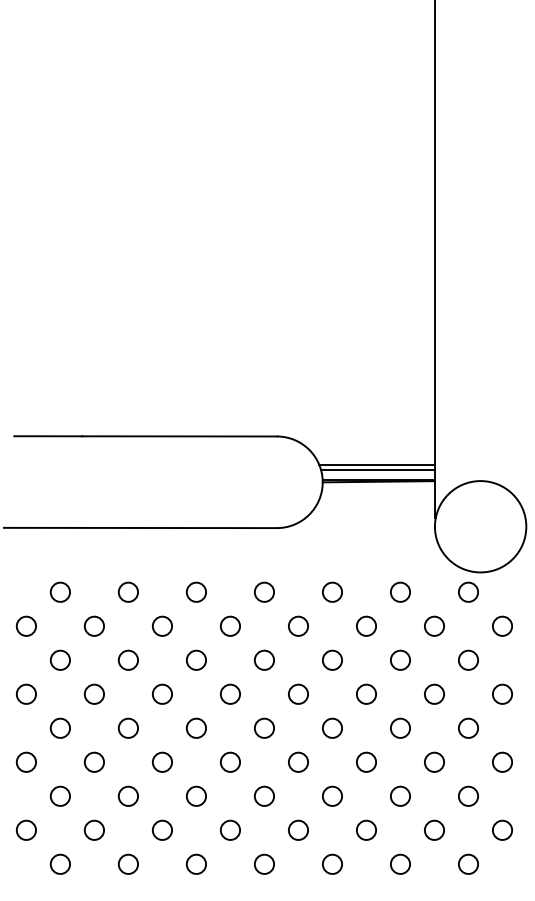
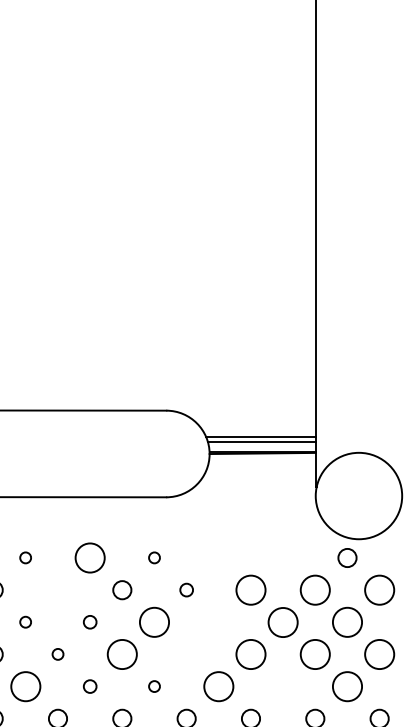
circle: (127, 591) -> (24, 557), size x0.6
circle: (196, 591) -> (90, 557), size x1.6
circle: (264, 591) -> (154, 557), size x0.6
circle: (332, 591) -> (218, 557), removed
circle: (400, 591) -> (283, 557), removed
circle: (162, 625) -> (58, 589), removed
circle: (298, 625) -> (186, 589), size x0.7
circle: (366, 625) -> (251, 589), size x1.6
circle: (434, 625) -> (315, 589), size x1.6
circle: (502, 625) -> (379, 589), size x1.6
circle: (127, 659) -> (24, 621), size x0.6
circle: (196, 659) -> (90, 621), size x0.7
circle: (264, 659) -> (154, 621), size x1.6
circle: (332, 659) -> (218, 621), removed
circle: (400, 659) -> (283, 621), size x1.6
circle: (468, 659) -> (347, 621), size x1.6
circle: (162, 693) -> (58, 653), size x0.6
circle: (230, 693) -> (122, 653), size x1.6
circle: (298, 693) -> (186, 653), removed
circle: (366, 693) -> (251, 653), size x1.6
circle: (434, 693) -> (315, 653), size x1.6
circle: (502, 693) -> (379, 653), size x1.6
circle: (128, 727) -> (25, 685), size x1.6
circle: (196, 727) -> (90, 685), size x0.7
circle: (264, 727) -> (154, 685), size x0.6
circle: (332, 727) -> (218, 685), size x1.6
circle: (400, 727) -> (283, 685), removed
circle: (468, 727) -> (347, 685), size x1.6

